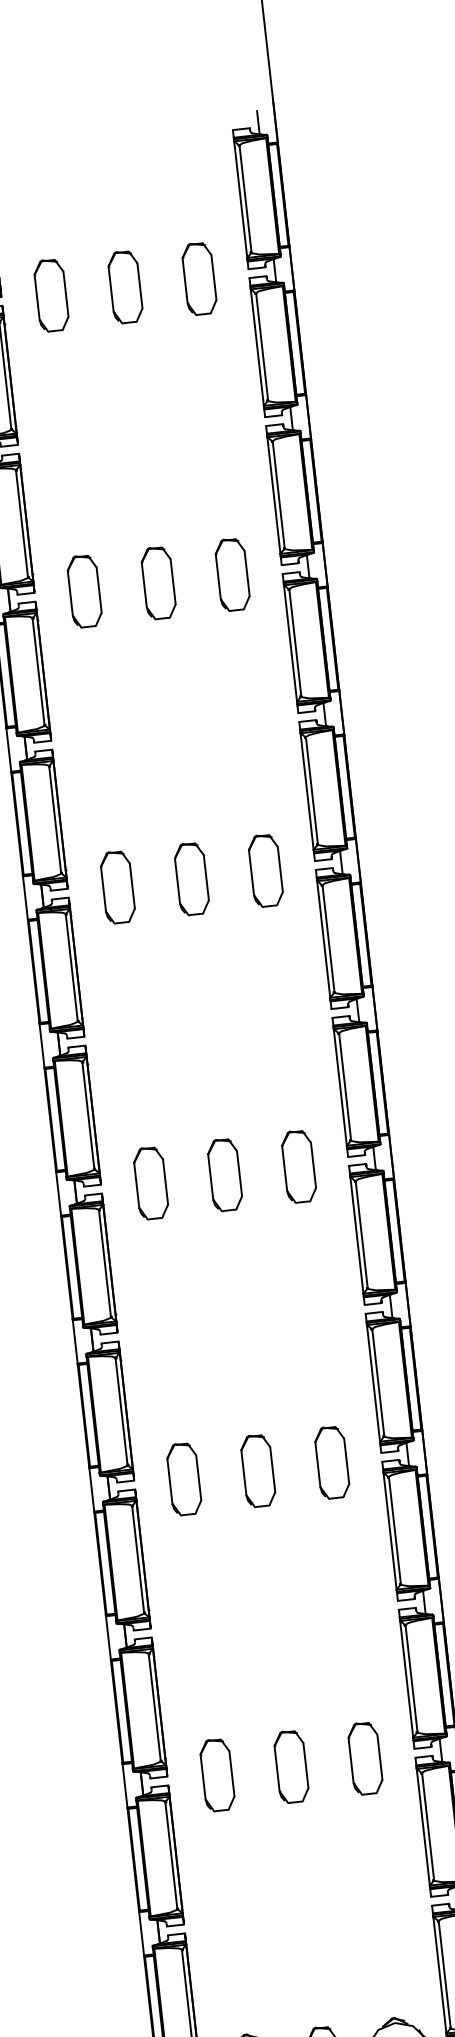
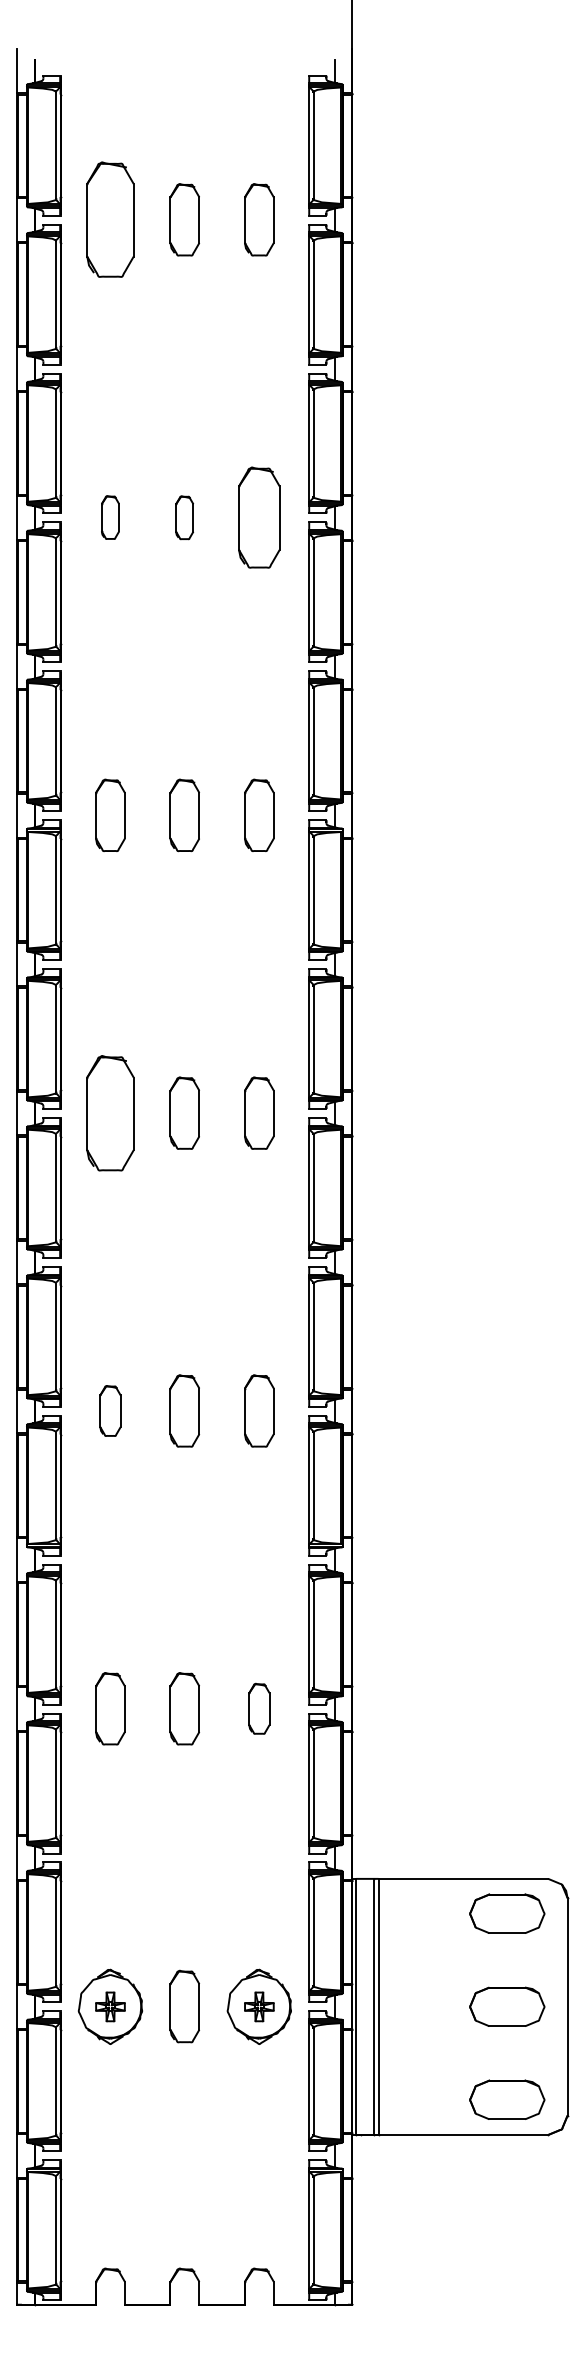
part: (51, 295) -> (110, 219), size x1.6
part: (232, 574) -> (259, 517), size x1.4
part: (158, 583) -> (184, 517), size x0.6
part: (84, 591) -> (110, 517), size x0.6
part: (151, 1182) -> (110, 1112), size x1.6
part: (184, 1478) -> (110, 1410), size x0.7
part: (365, 1758) -> (259, 1708), size x0.7

